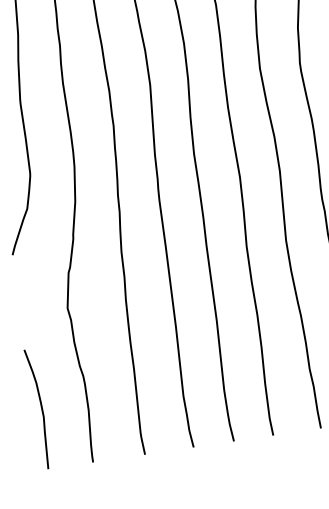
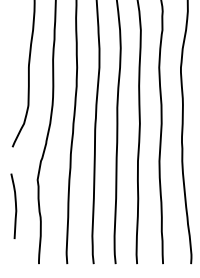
curve: (40, 407) -> (15, 205), moved

